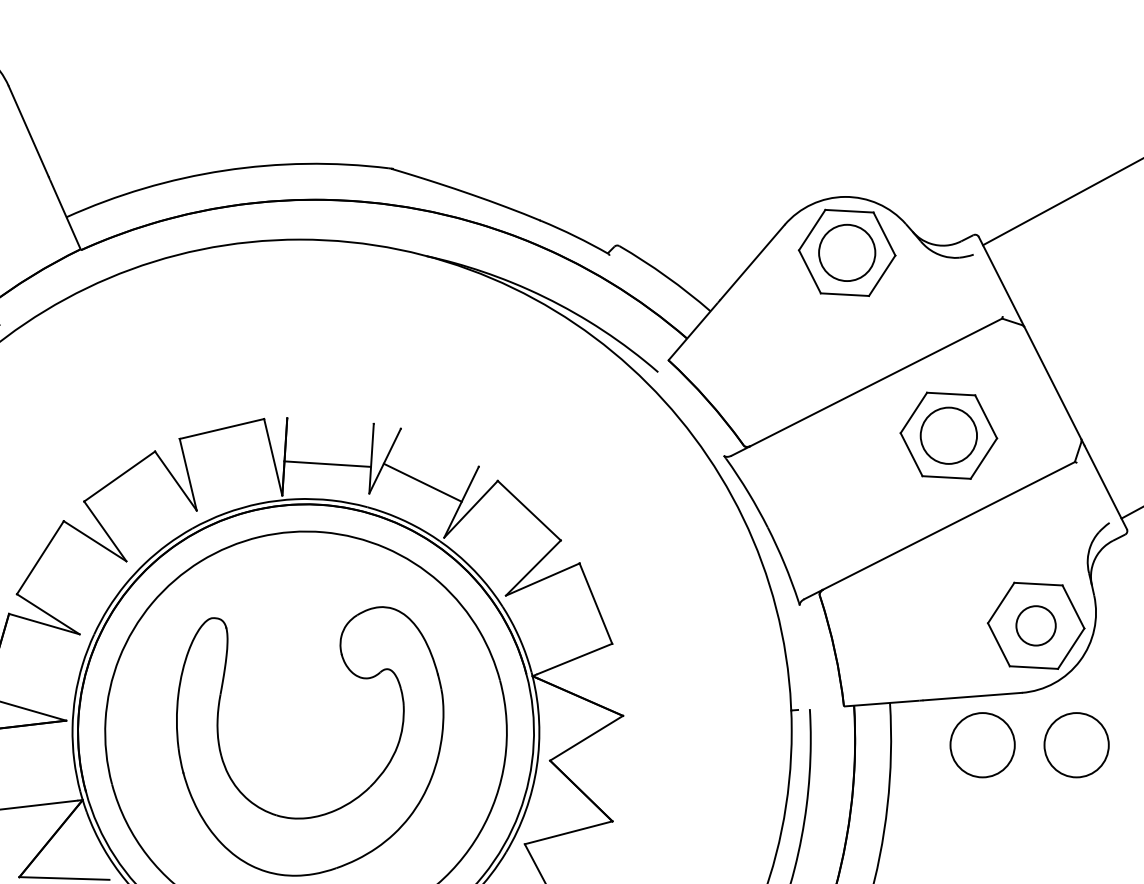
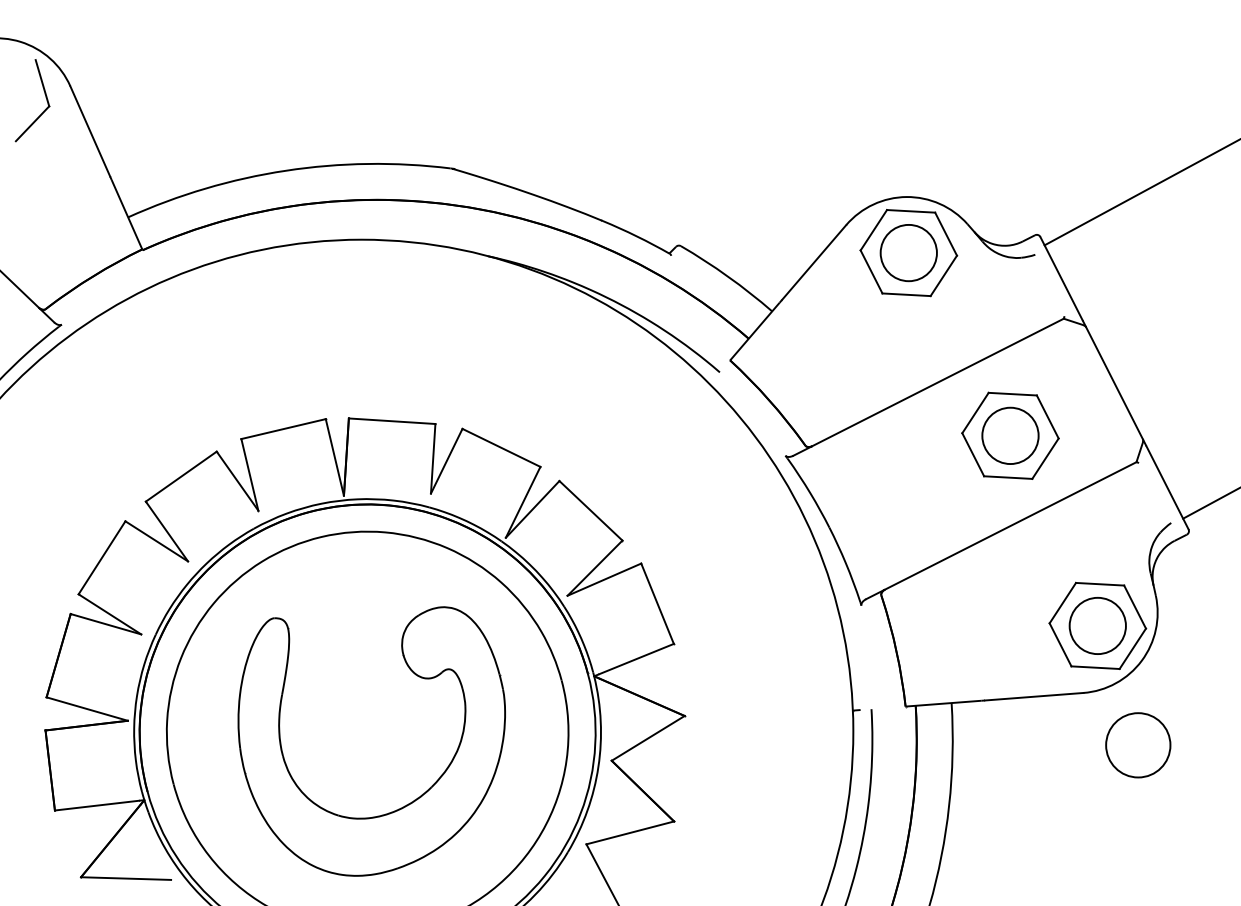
line: (326, 464) -> (391, 421), moved
line: (422, 482) -> (501, 447), moved
circle: (1035, 625) -> (1097, 625), size x1.43
circle: (982, 745) -> (1044, 745), removed

